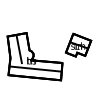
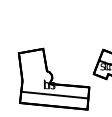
line: (18, 49) -> (32, 69), removed

